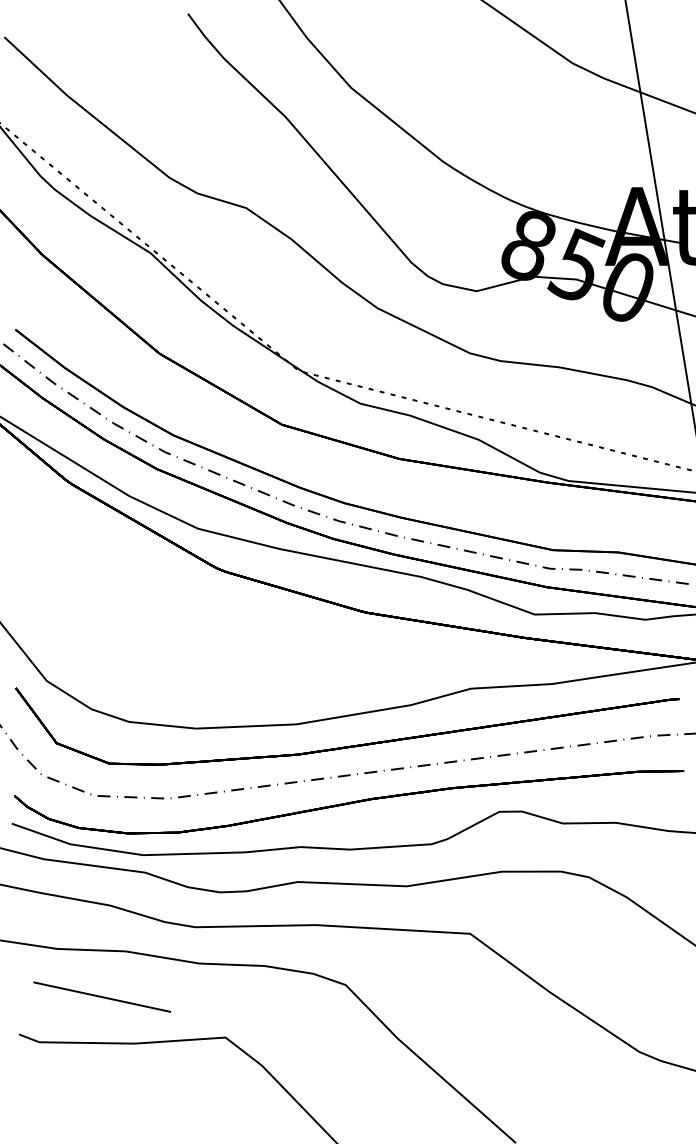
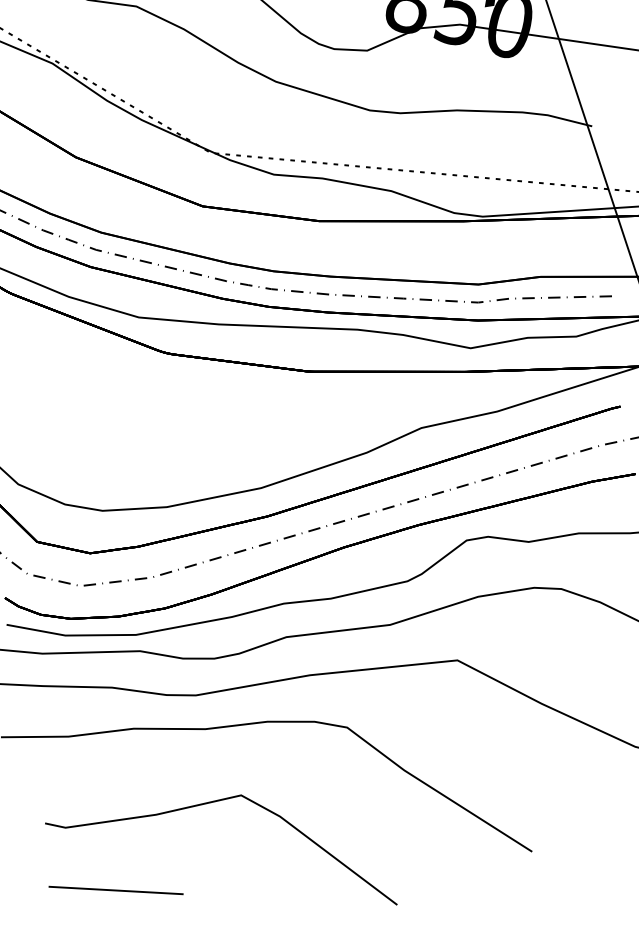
line: (102, 996) -> (116, 889), moved

